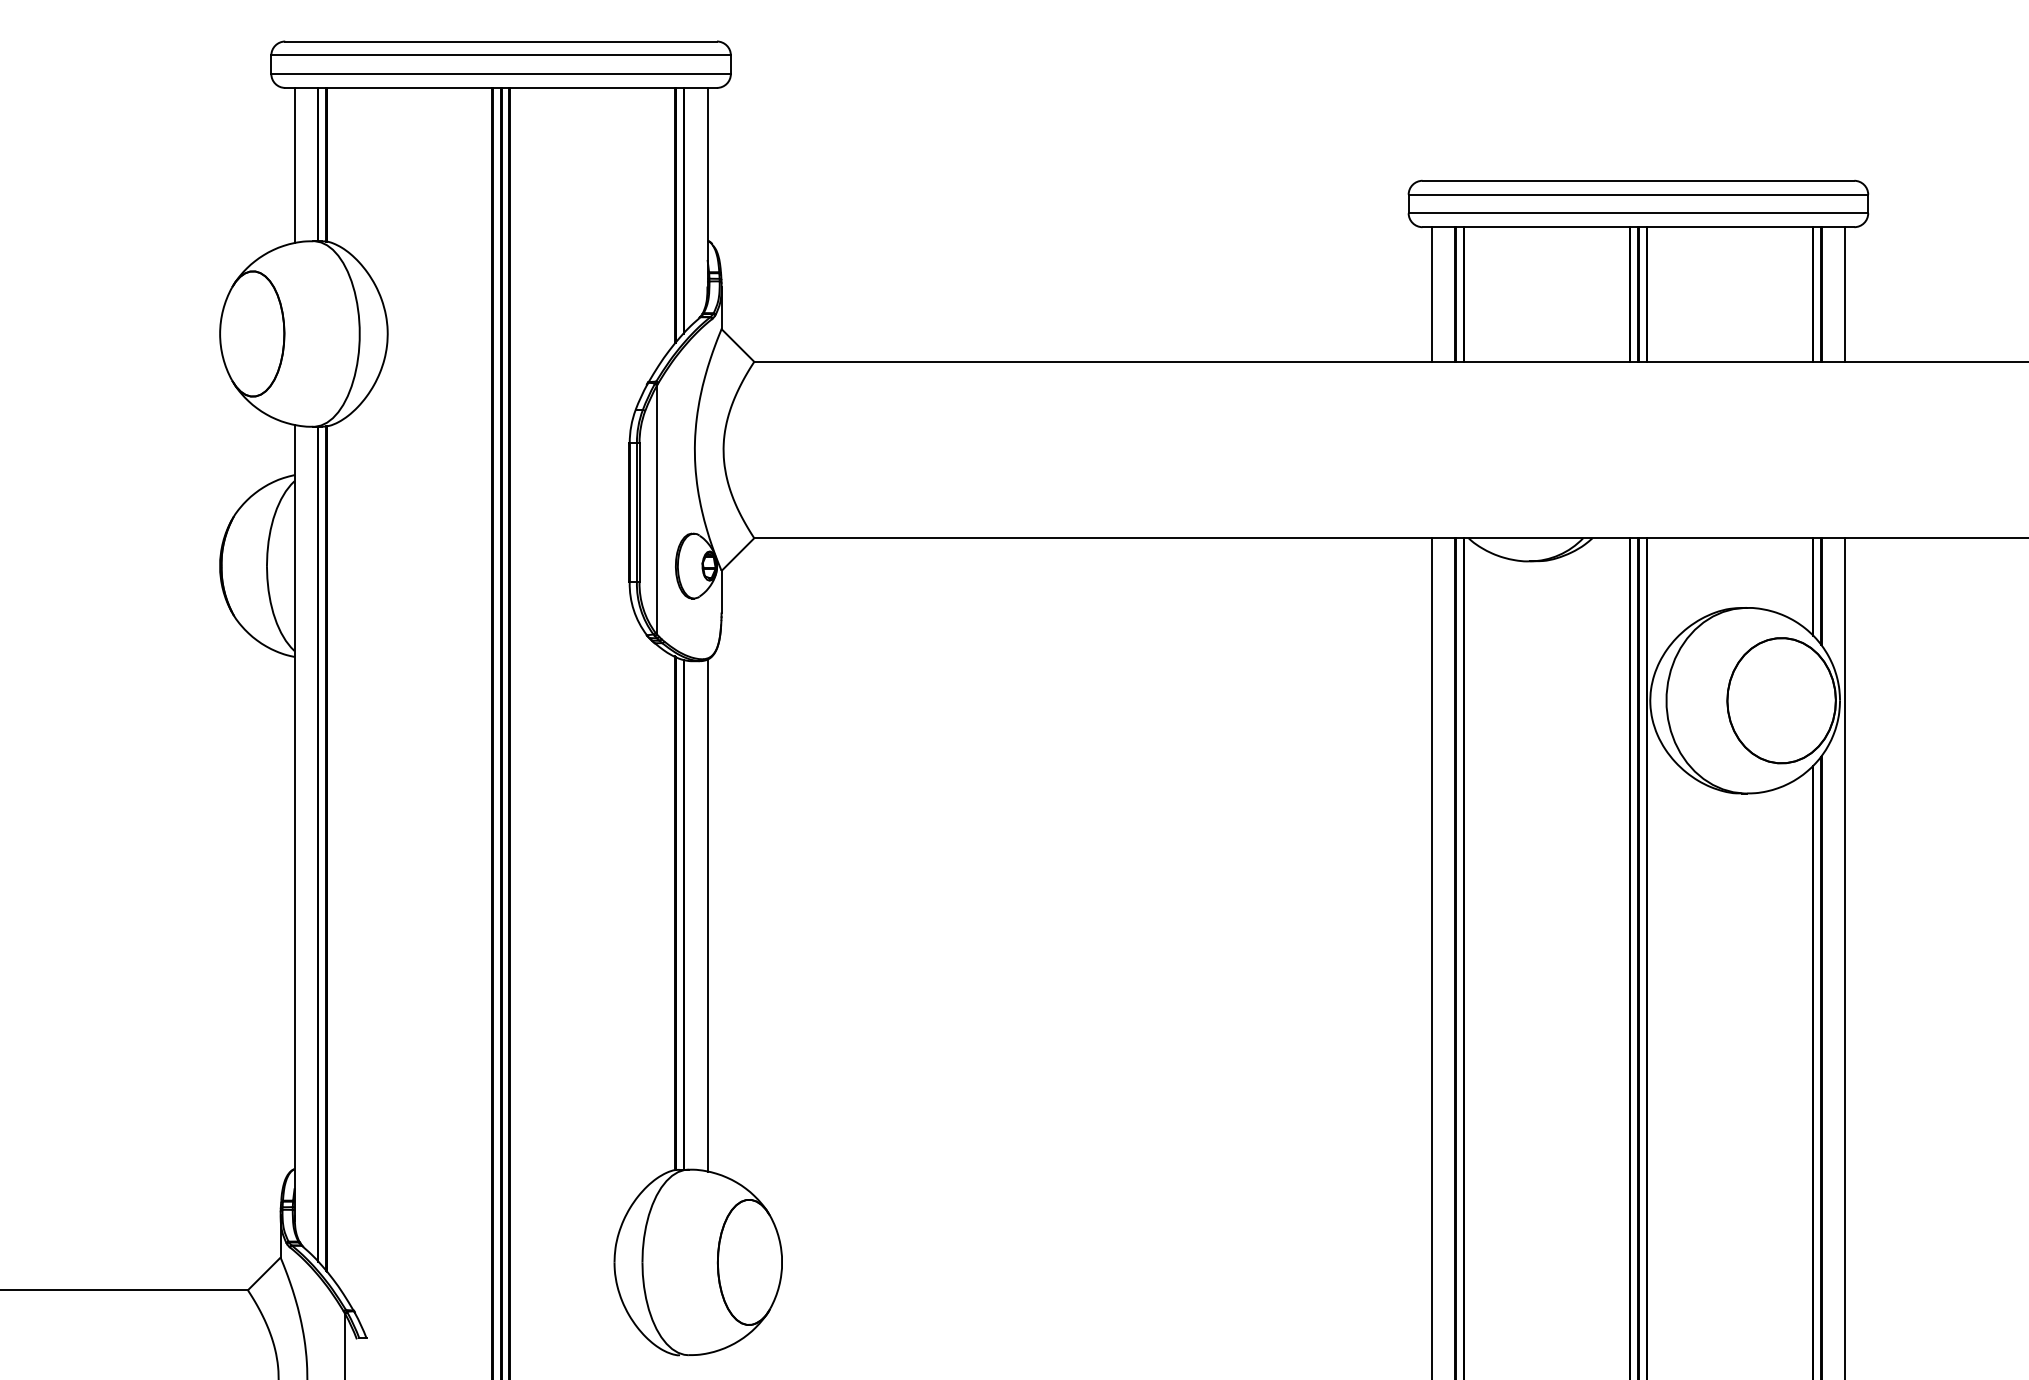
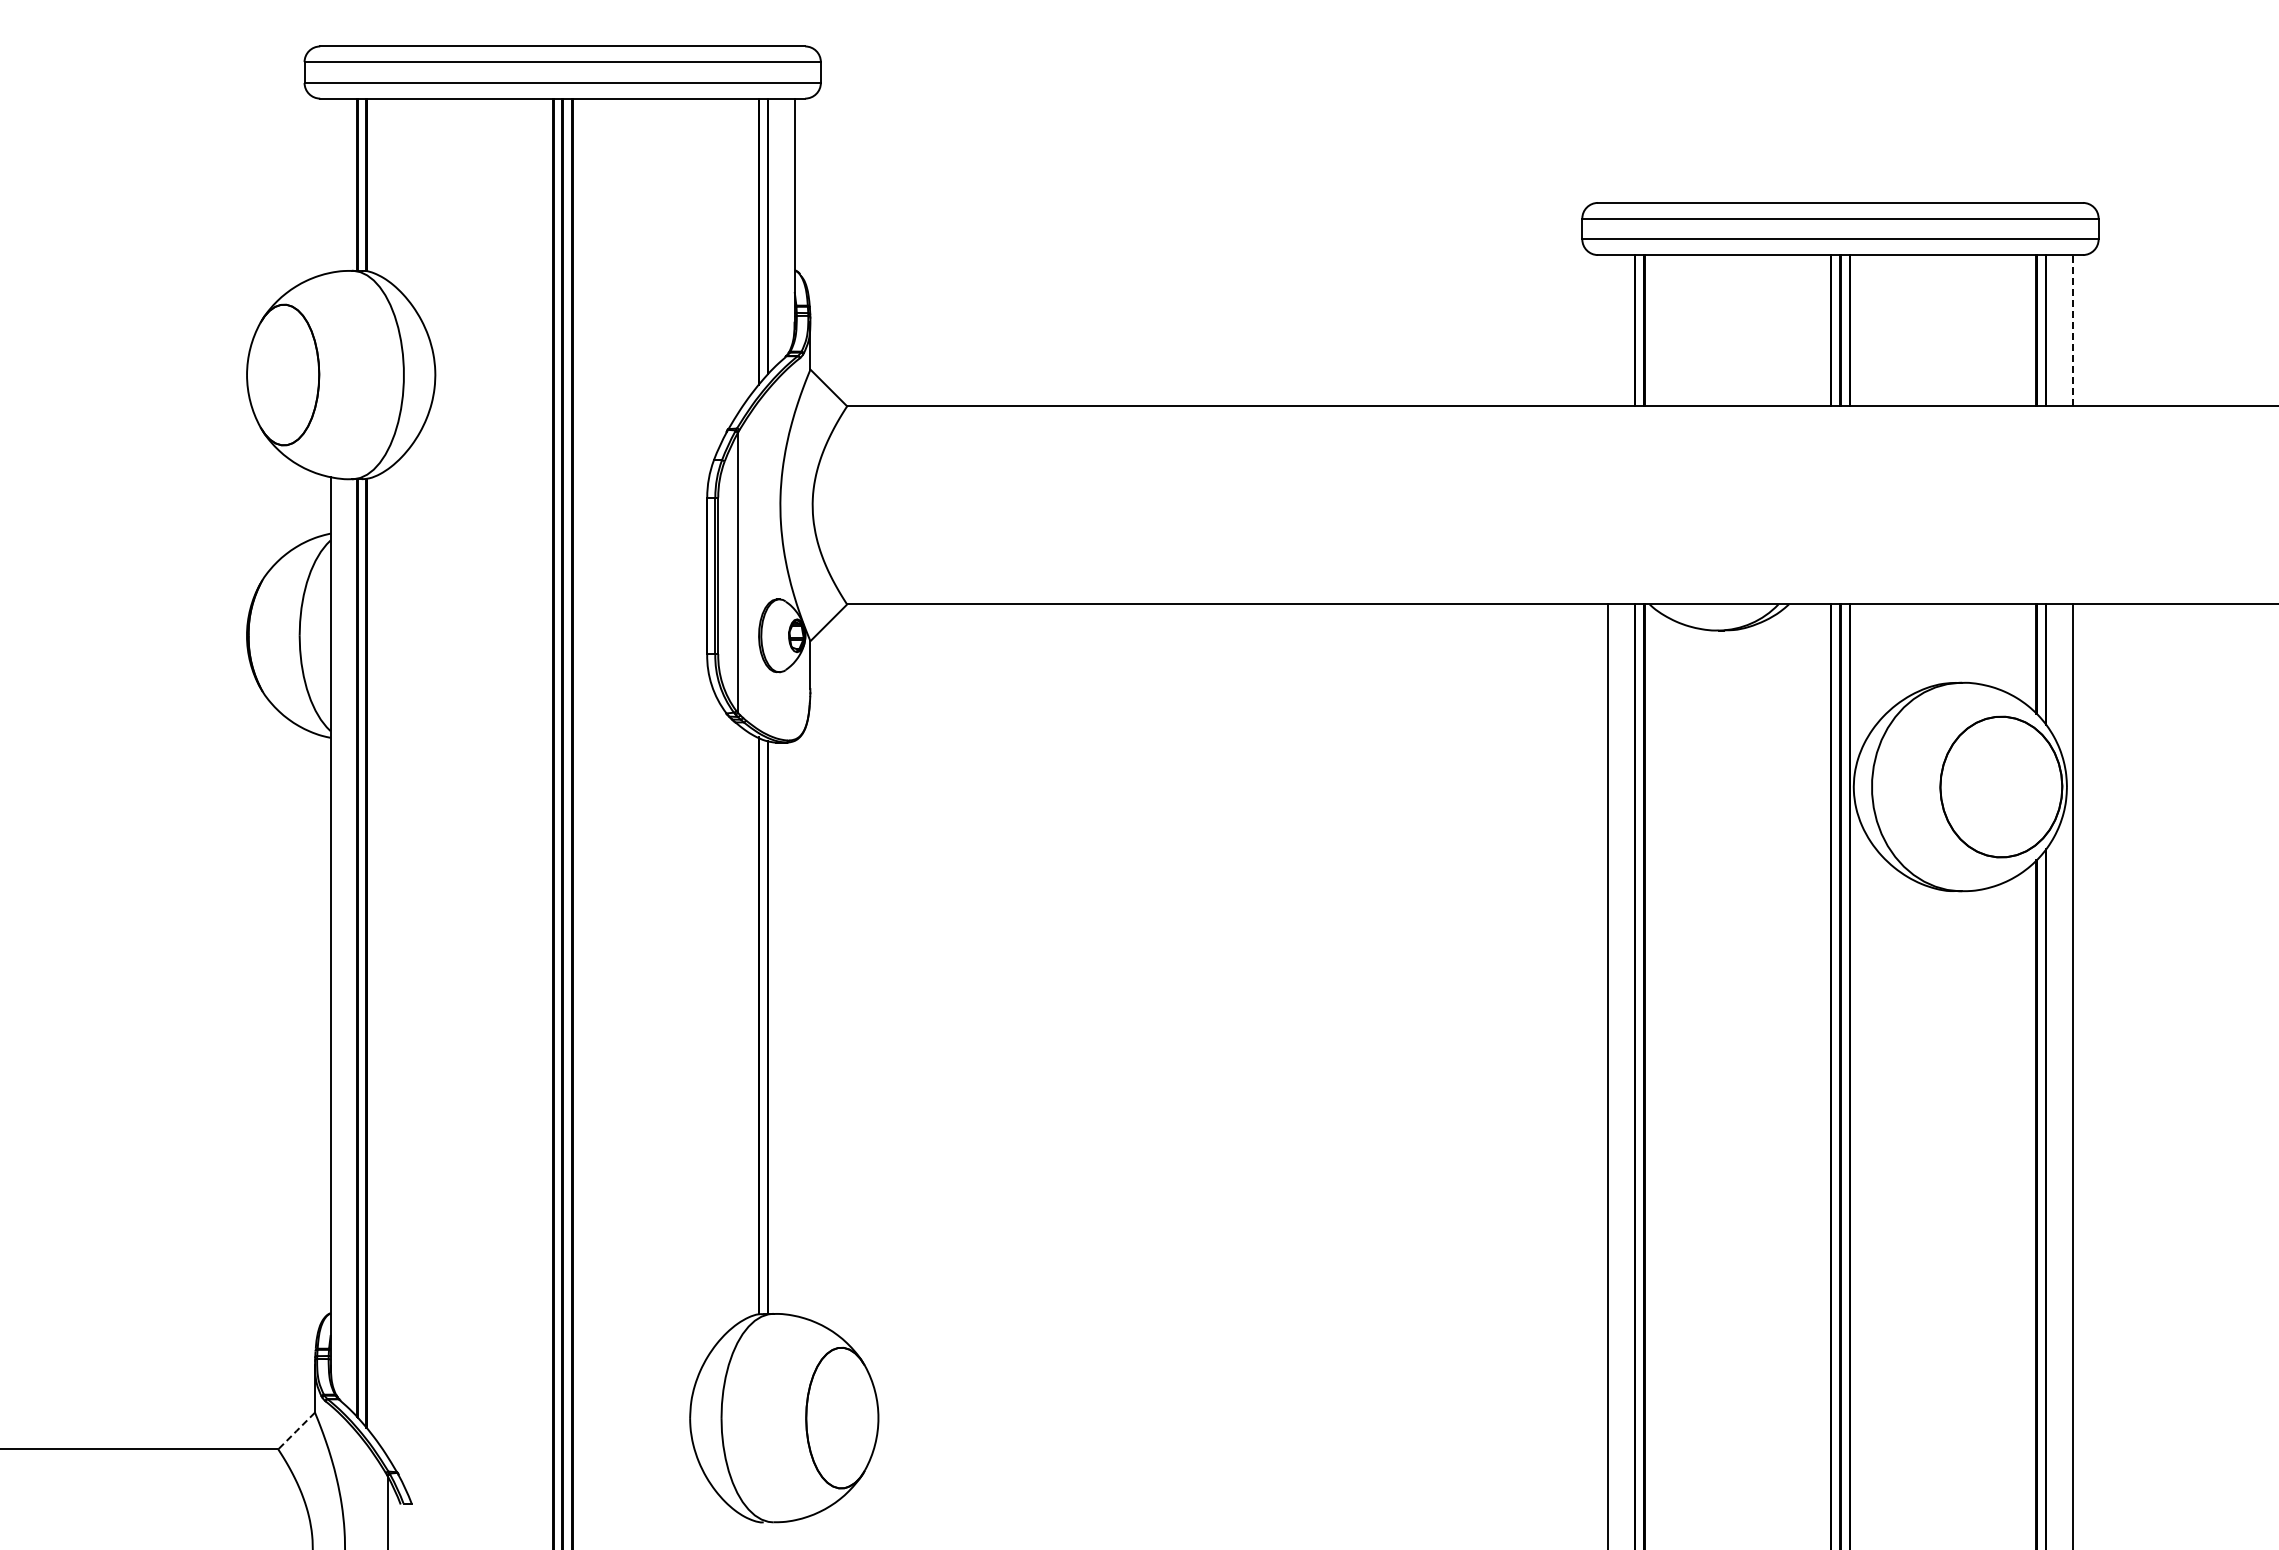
line: (294, 165) -> (330, 185), removed
line: (1431, 294) -> (1608, 330), removed
line: (1844, 294) -> (2072, 330), solid -> dashed
line: (707, 915) -> (794, 1028), removed
line: (264, 1274) -> (296, 1431), solid -> dashed

